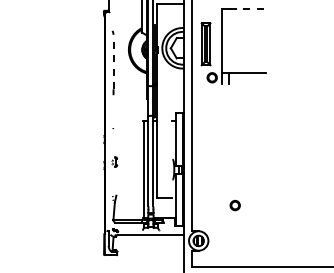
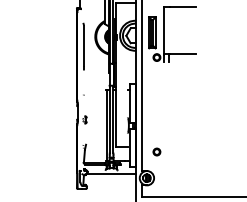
line: (247, 9) -> (183, 7), dashed -> solid
line: (113, 61) -> (83, 45), dashed -> solid
part: (234, 205) -> (156, 152), moved

